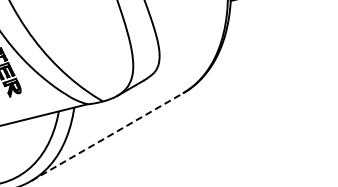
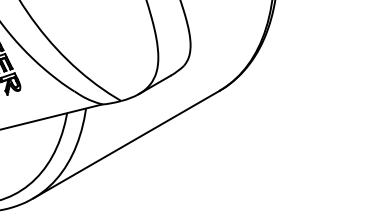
line: (107, 137) -> (126, 145), dashed -> solid

